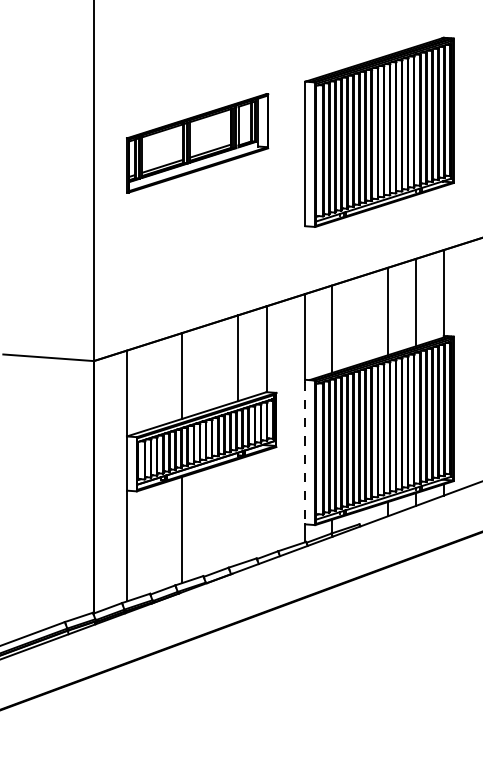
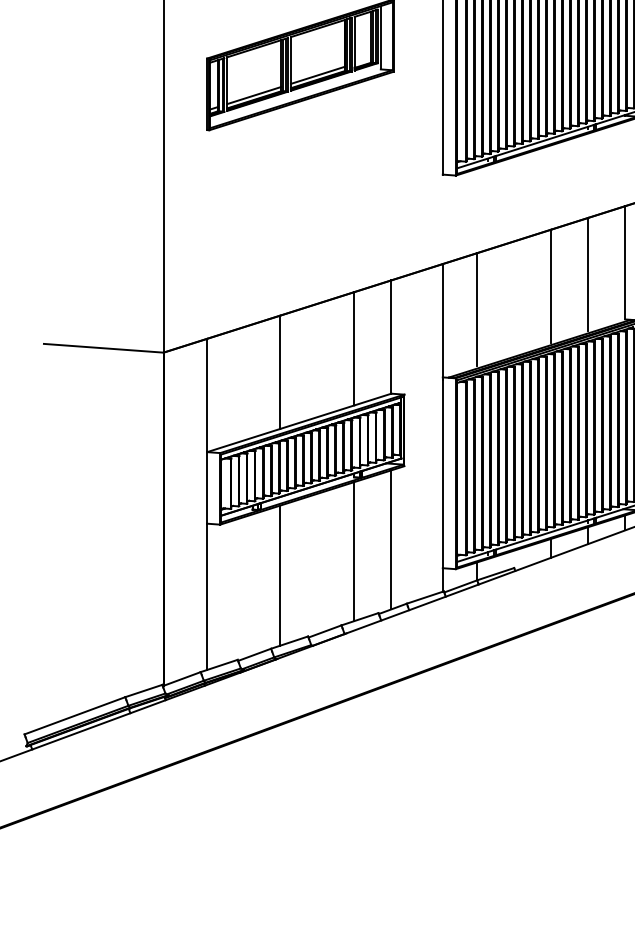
line: (305, 453) -> (442, 474), dashed -> solid
line: (266, 502) -> (391, 539), added
line: (238, 511) -> (354, 551), added

